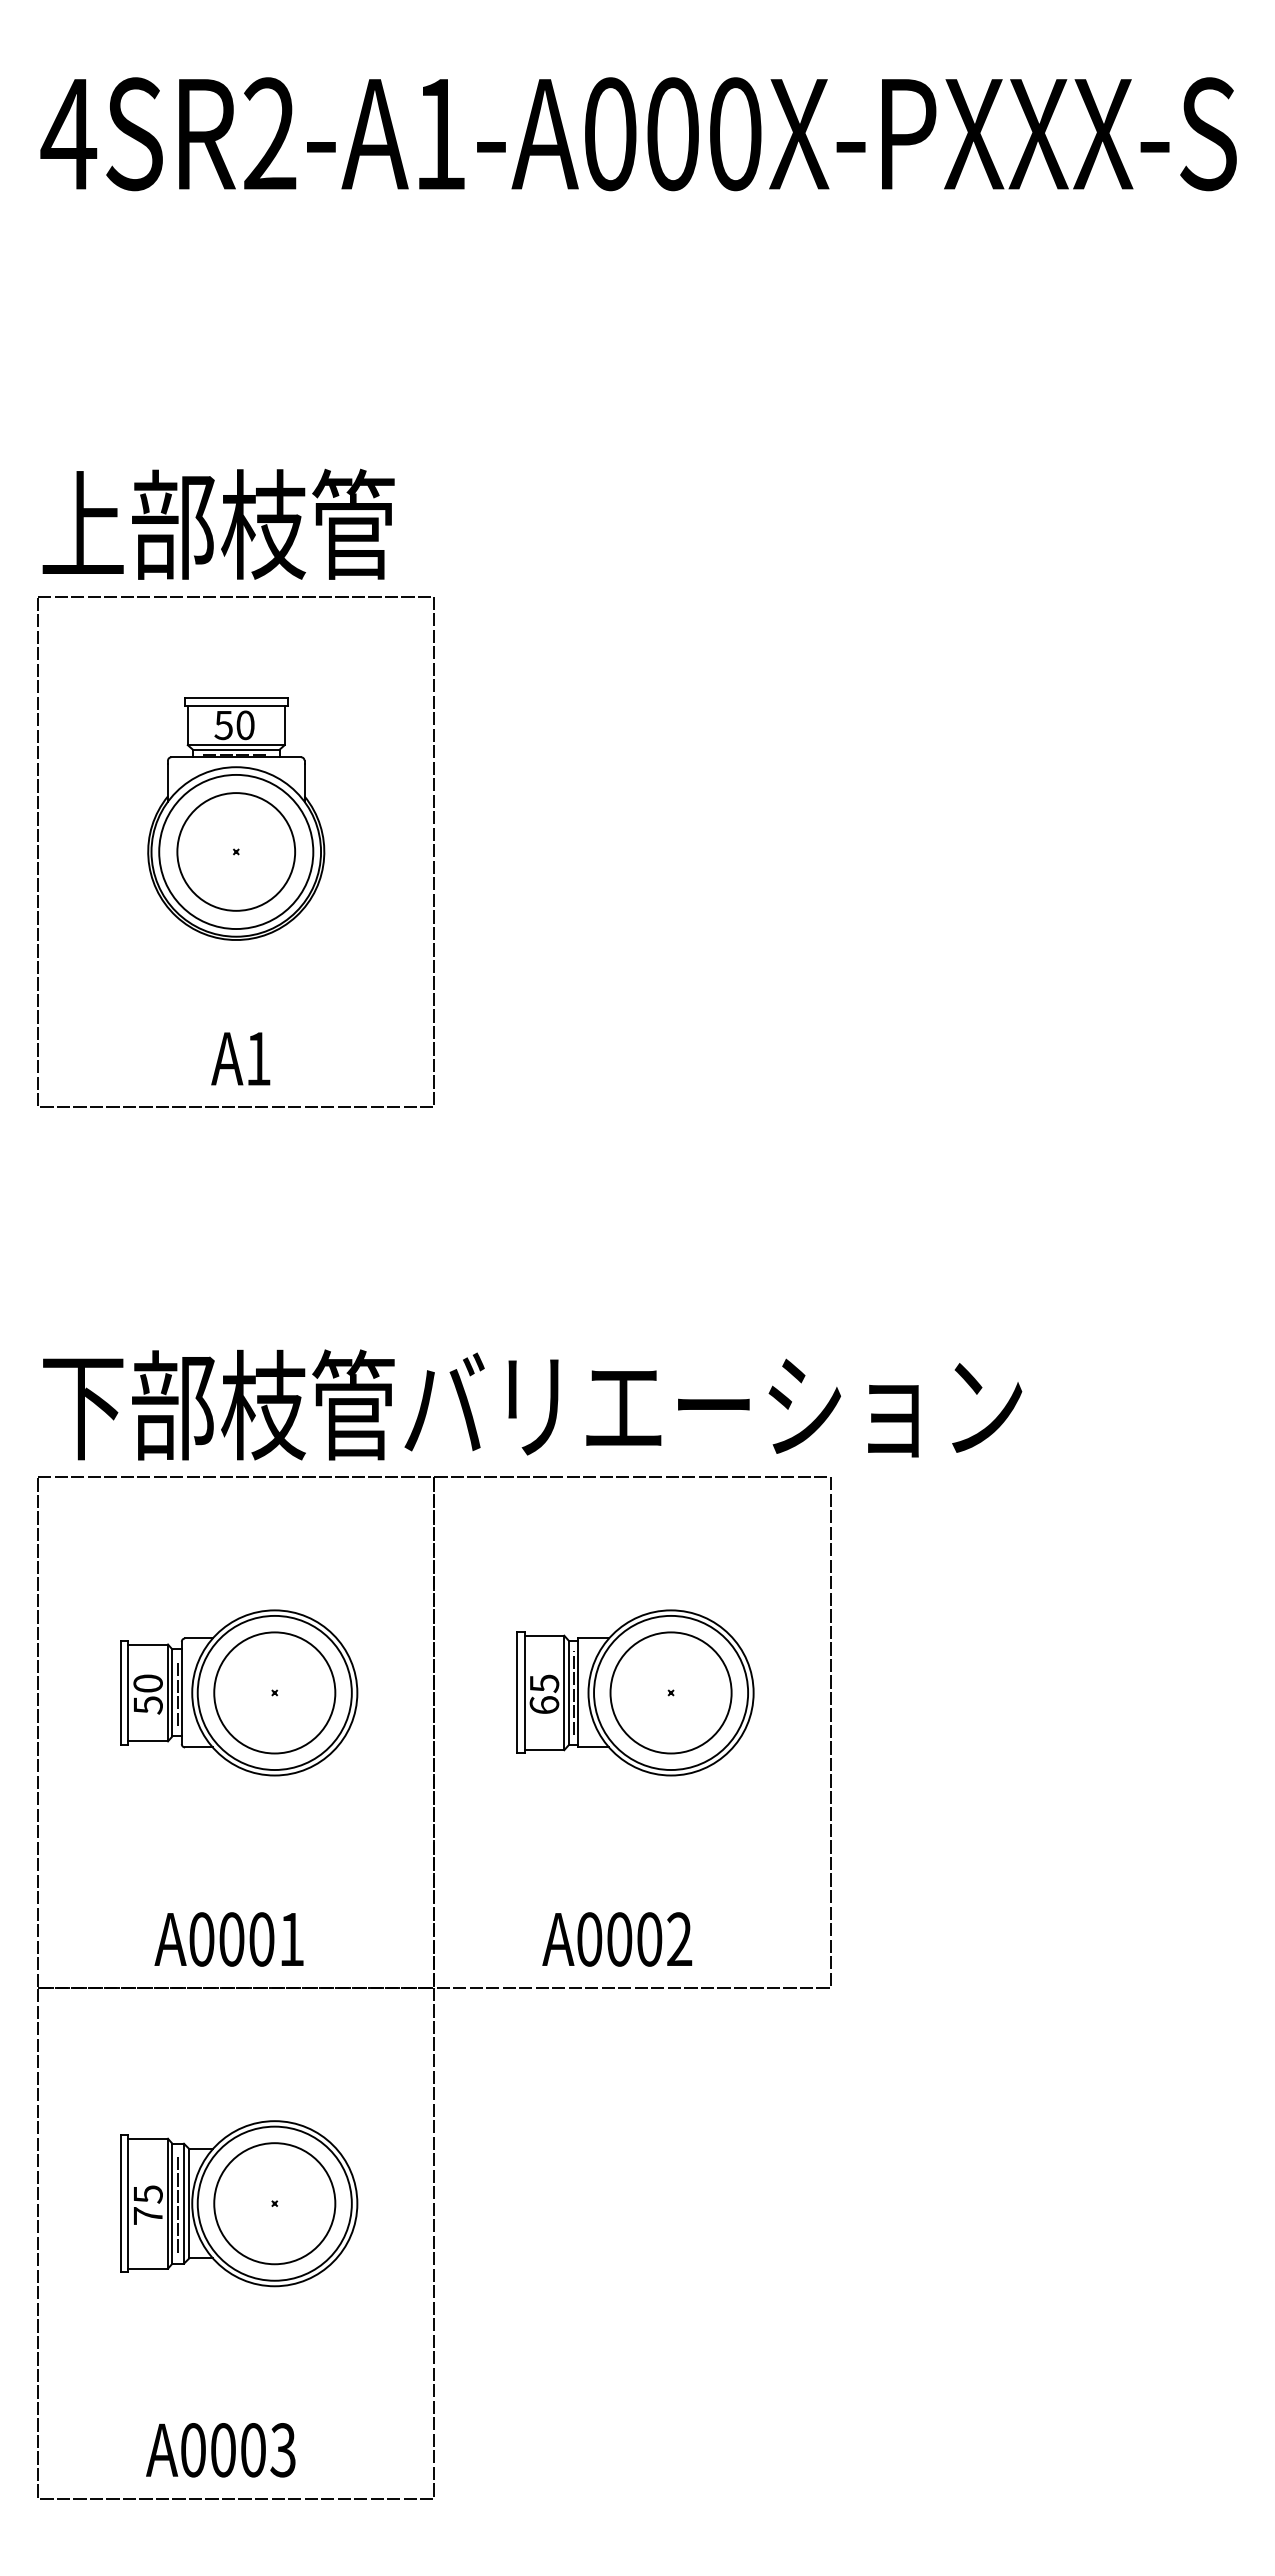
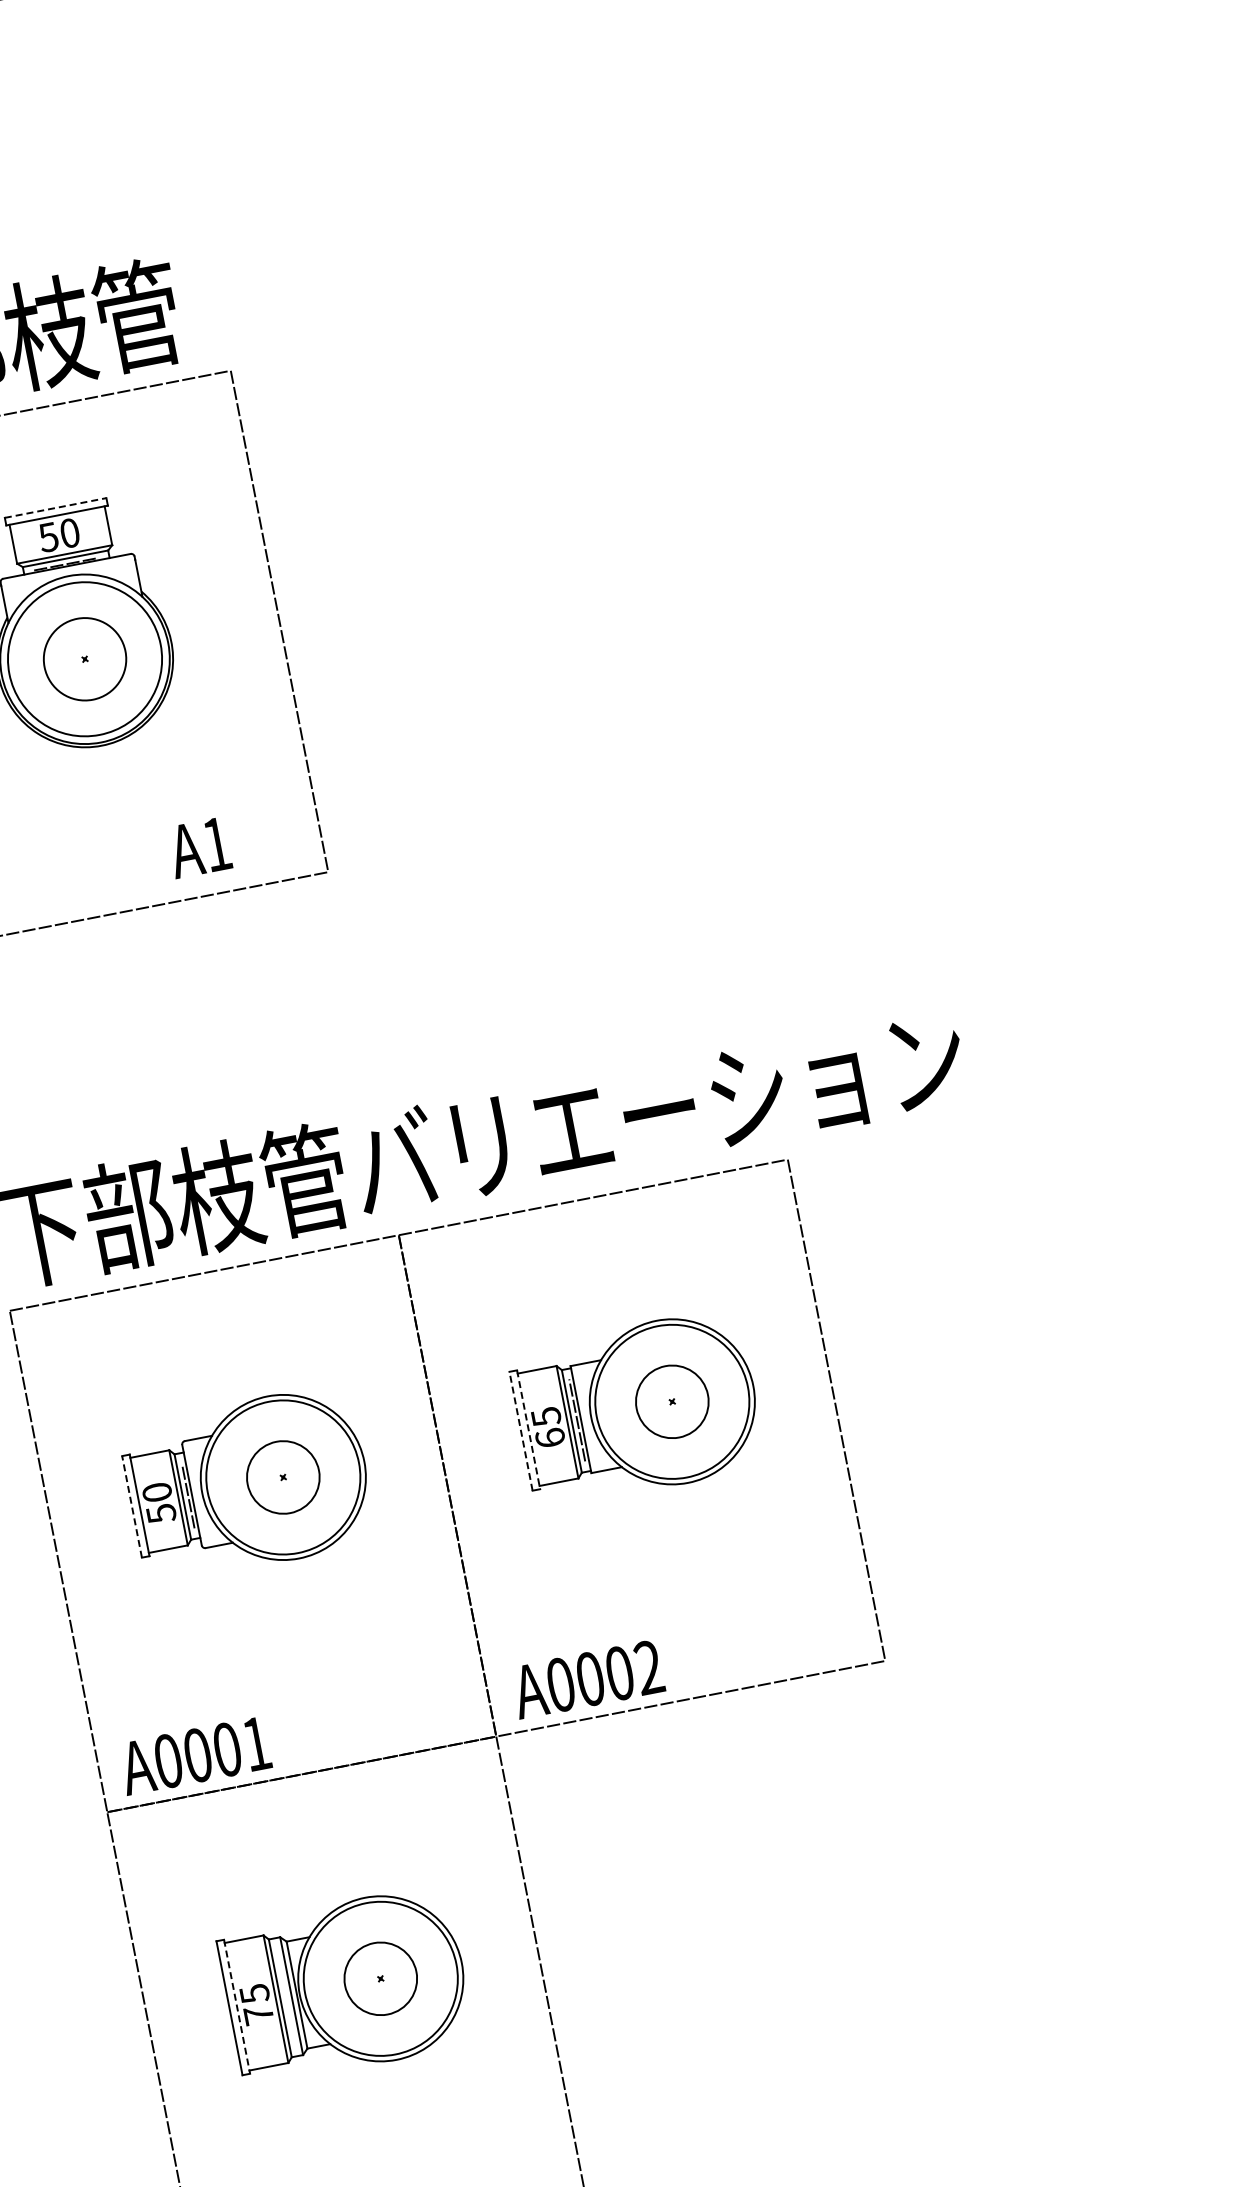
line: (236, 697) -> (55, 507), solid -> dashed
circle: (236, 851) -> (85, 658), size x0.7
text: (240, 1058) -> (199, 847), moved
line: (120, 1692) -> (131, 1506), solid -> dashed
circle: (274, 1692) -> (282, 1477), size x0.6
line: (516, 1692) -> (520, 1430), solid -> dashed
line: (524, 1692) -> (528, 1429), solid -> dashed
circle: (670, 1692) -> (671, 1401), size x0.6
text: (228, 1939) -> (194, 1756), moved
text: (617, 1939) -> (588, 1679), moved
line: (177, 2203) -> (285, 1997), removed
circle: (274, 2203) -> (380, 1978), size x0.6
line: (128, 2204) -> (237, 2007), solid -> dashed

